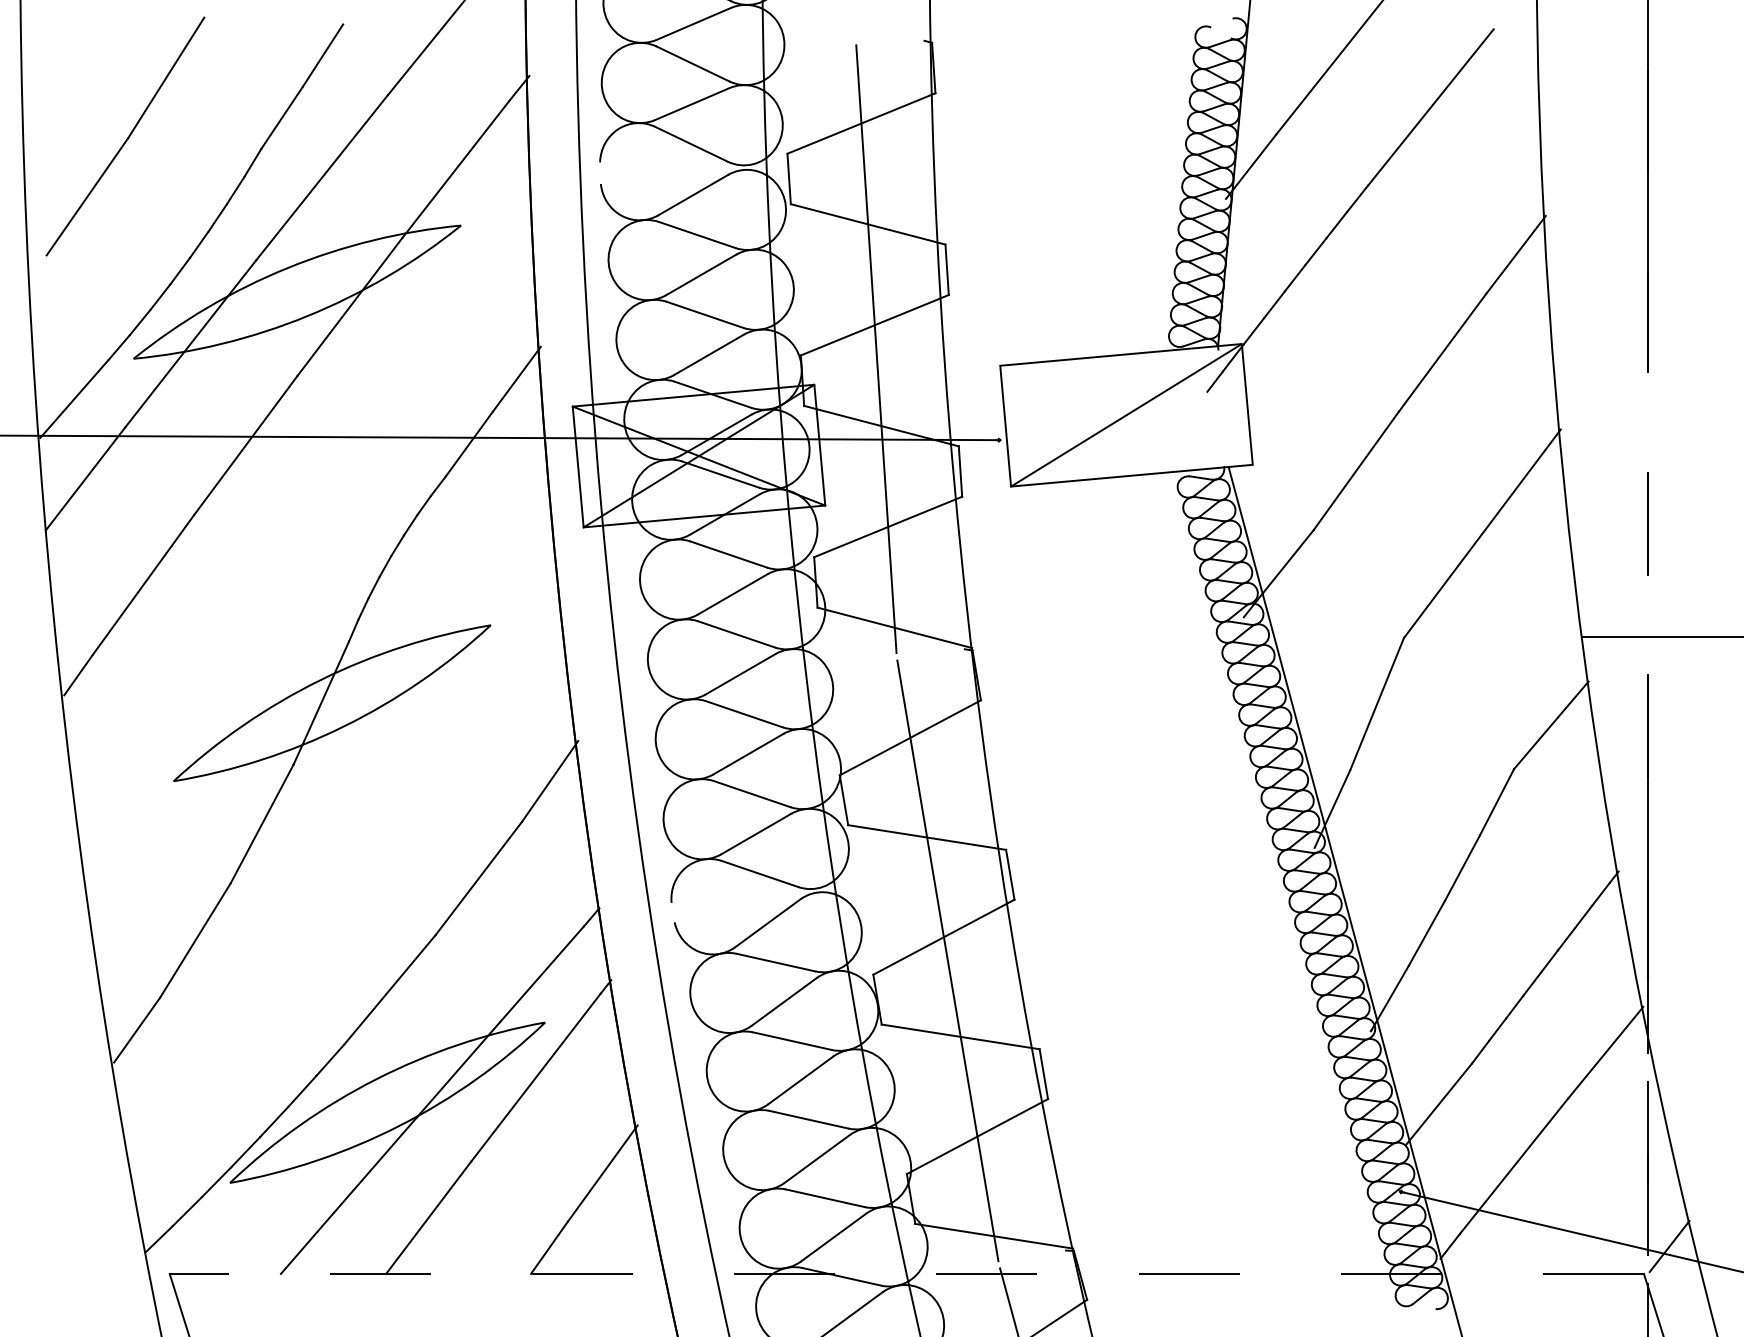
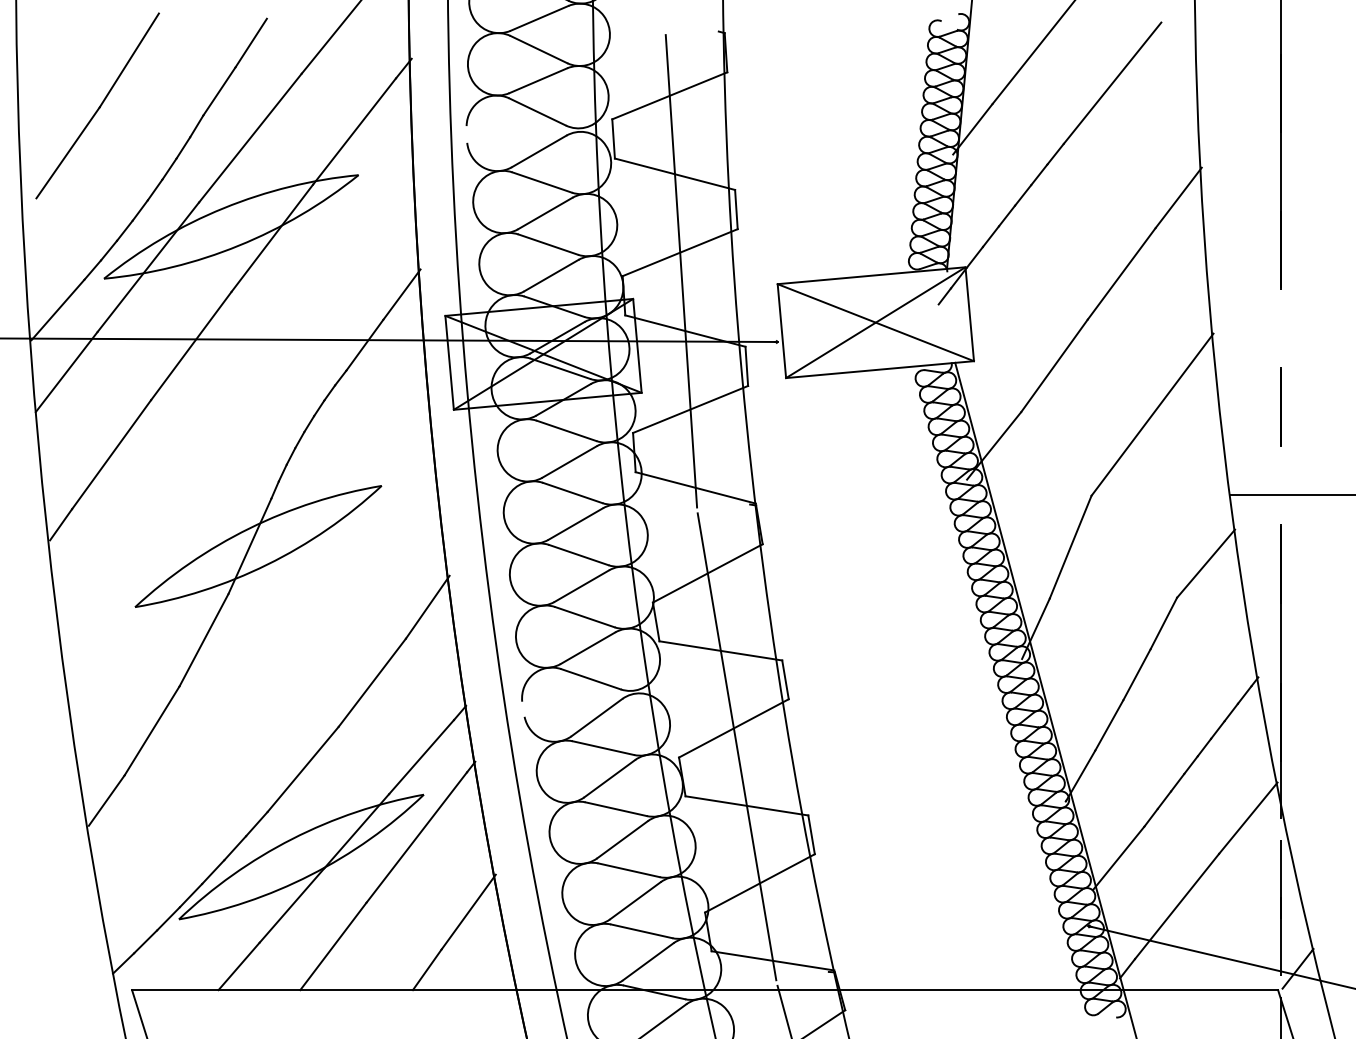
line: (1126, 415) -> (875, 322), added
line: (906, 1274) -> (704, 990), dashed -> solid

